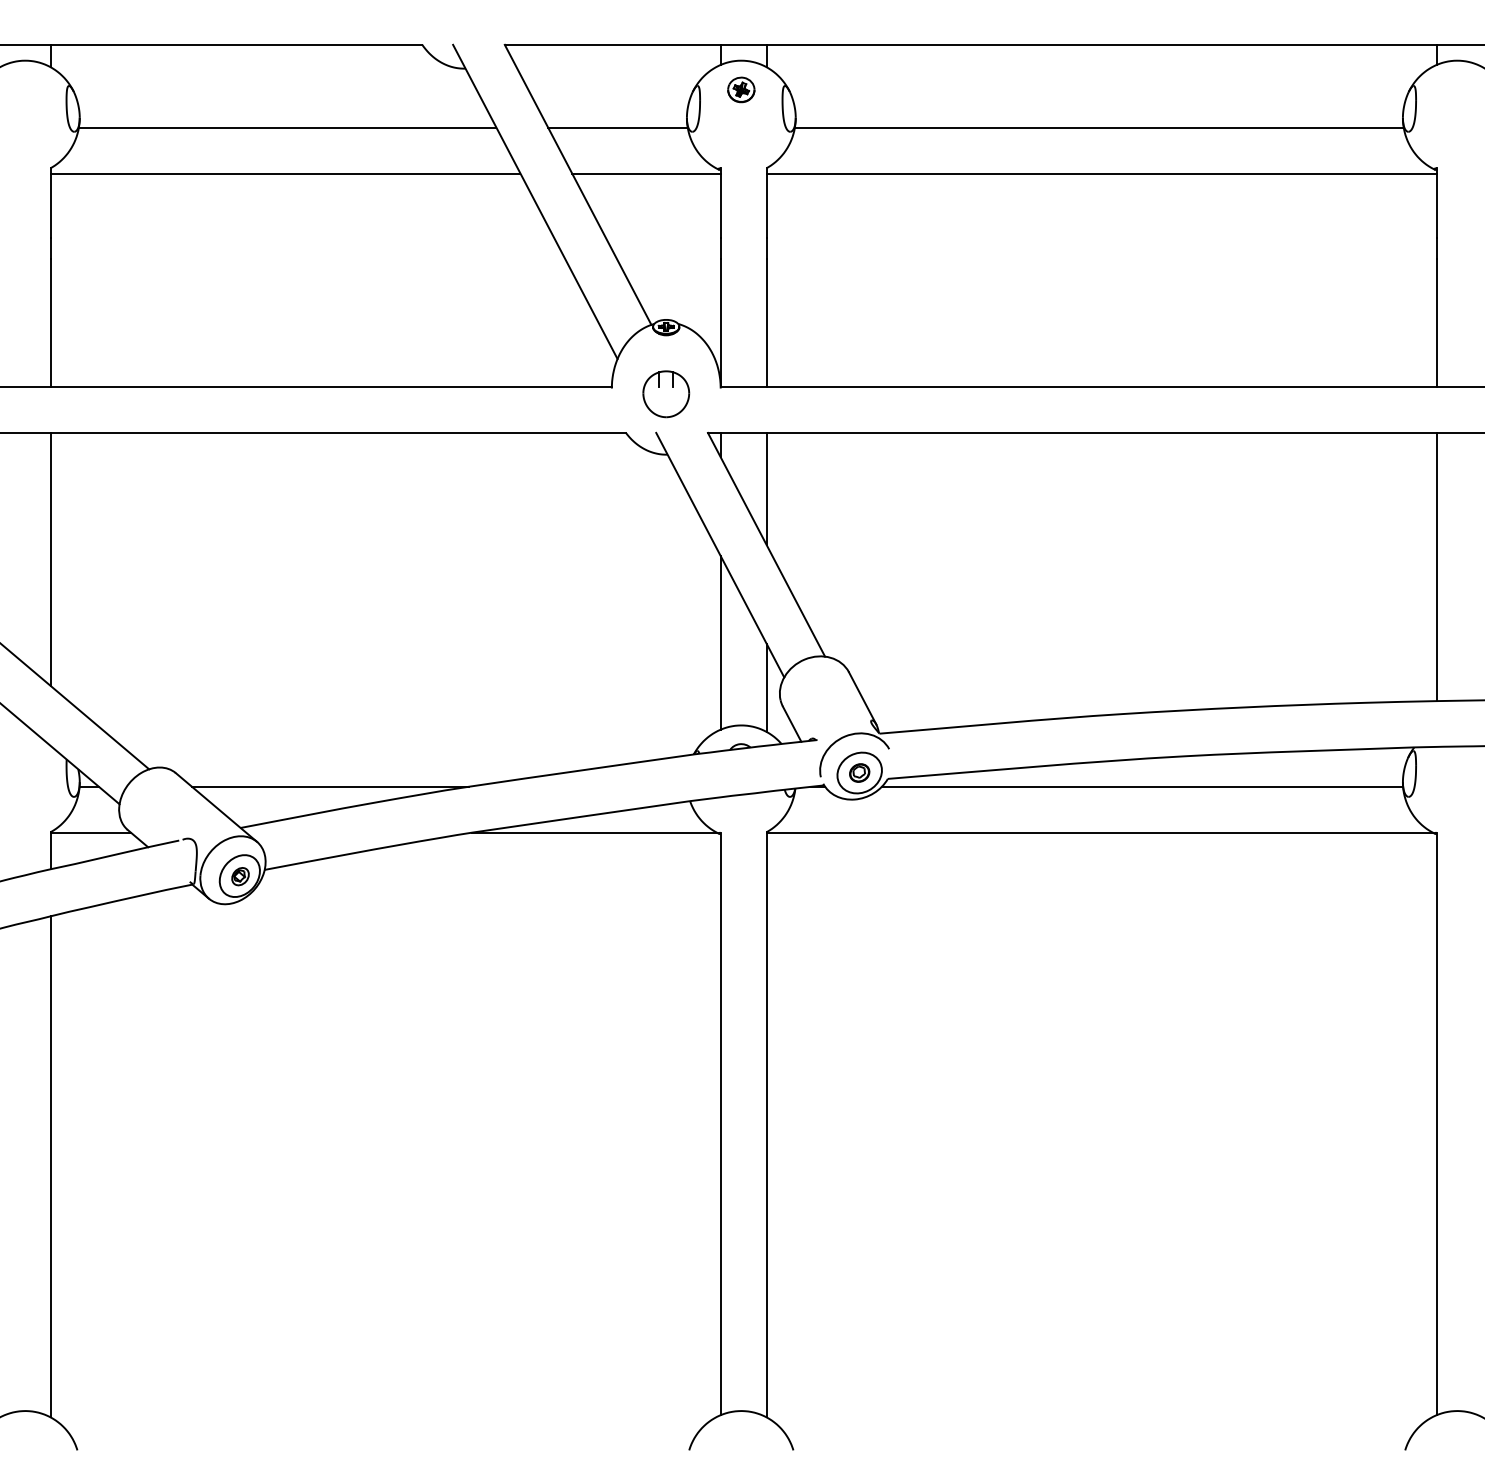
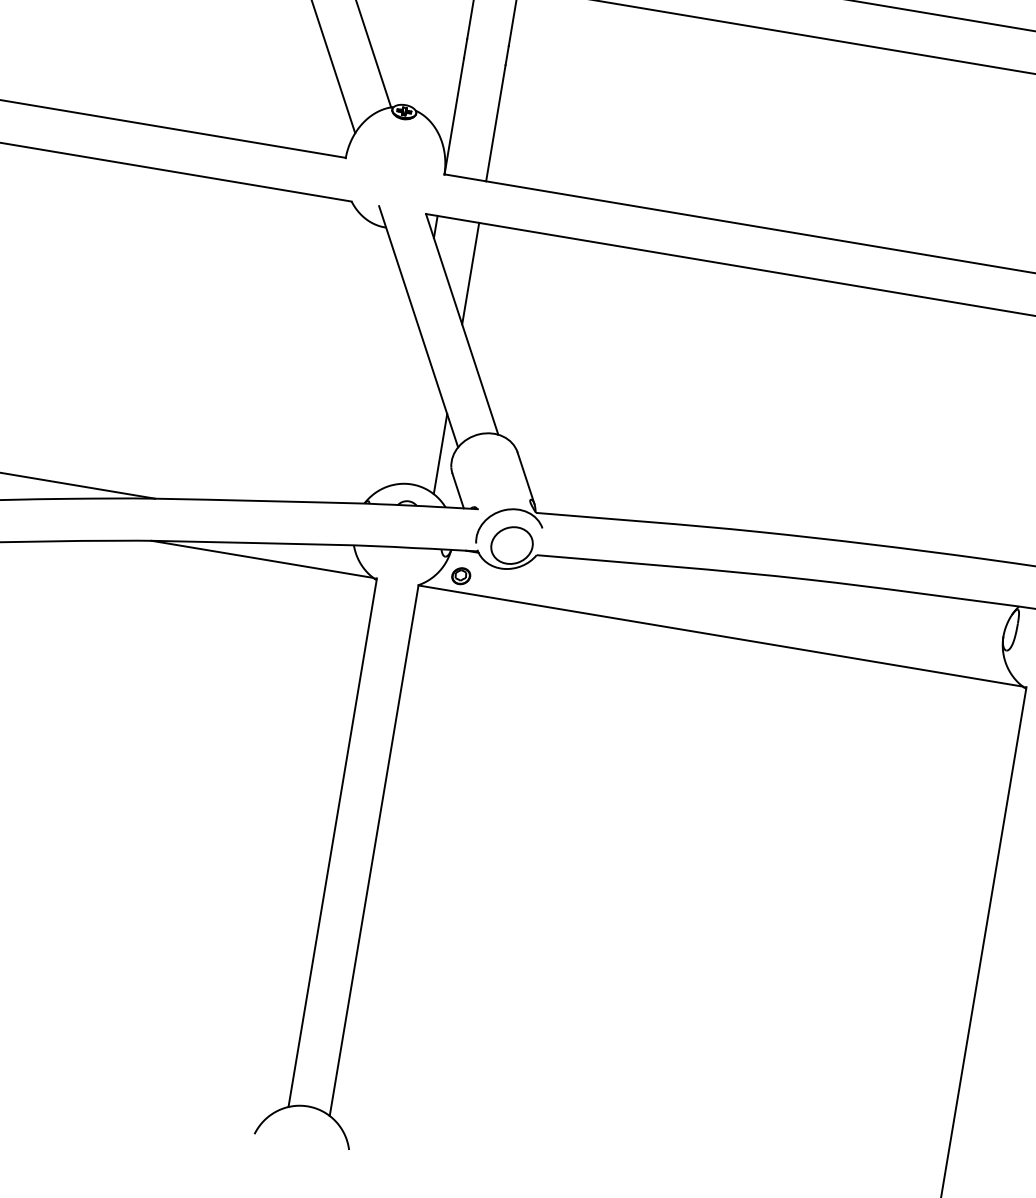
part: (666, 394) -> (394, 172), removed
line: (720, 642) -> (405, 406), removed
part: (859, 772) -> (461, 575), moved
line: (1142, 786) -> (766, 600), removed

